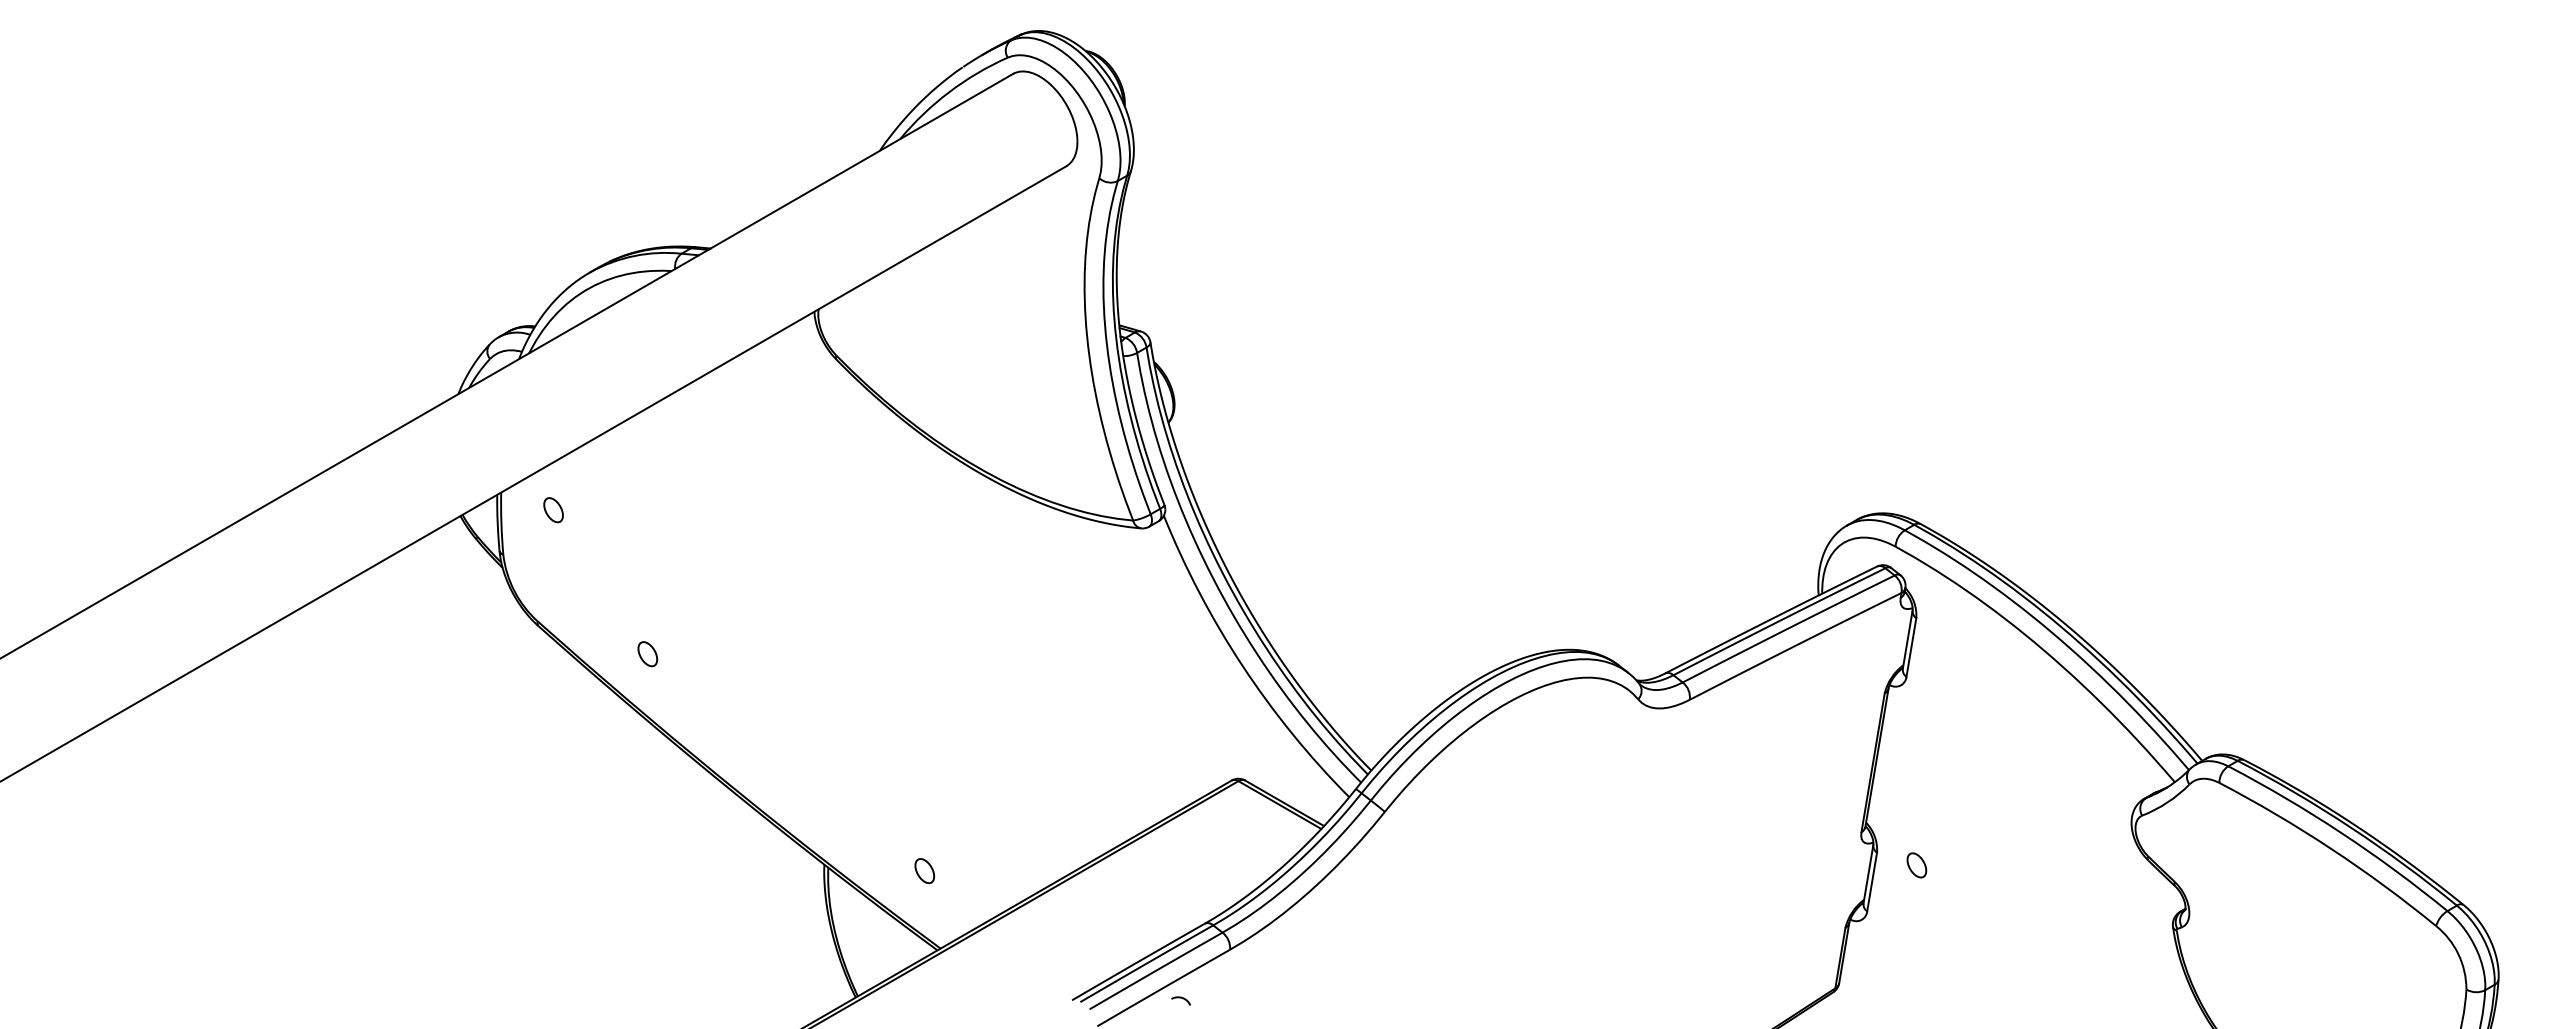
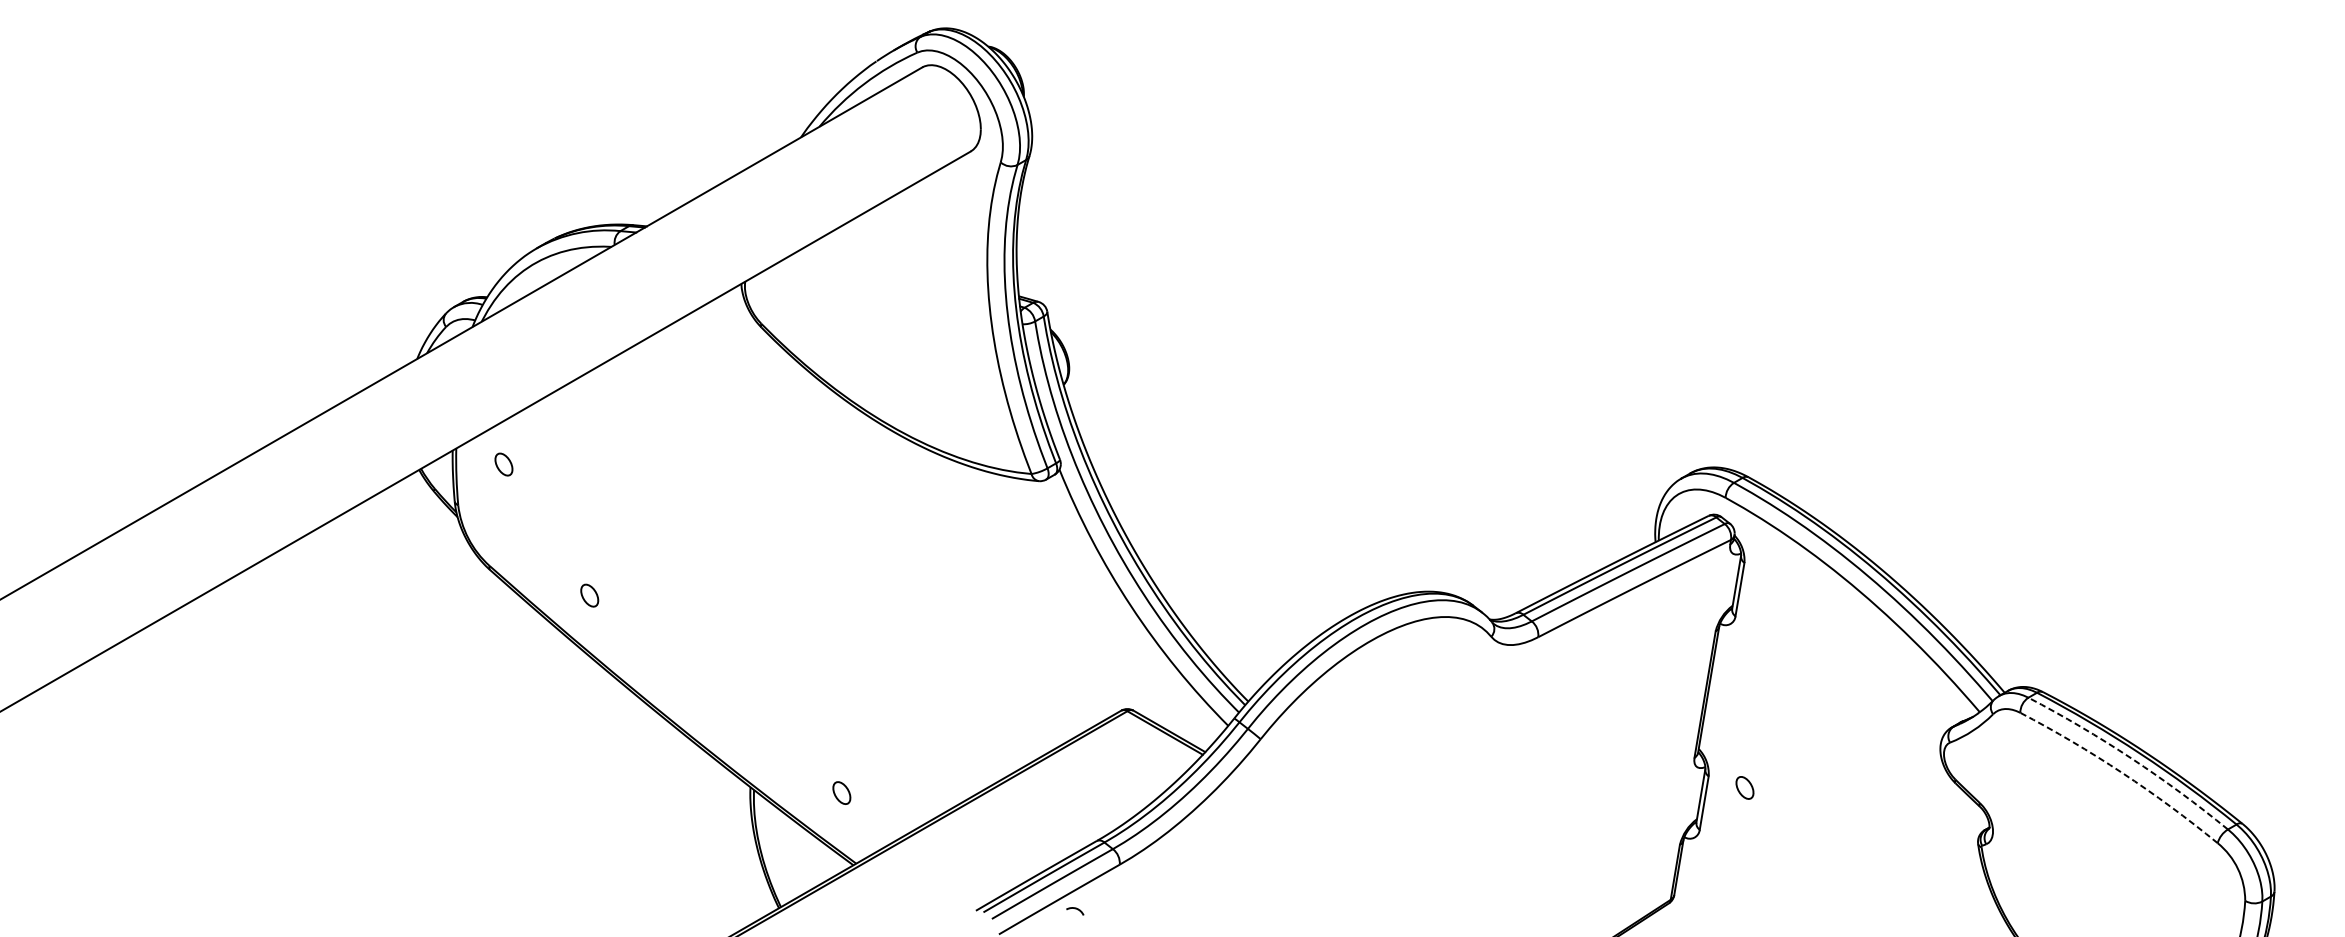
arc: (2341, 833) -> (2131, 758), solid -> dashed
arc: (2331, 849) -> (2122, 773), solid -> dashed

